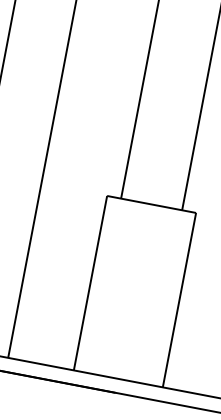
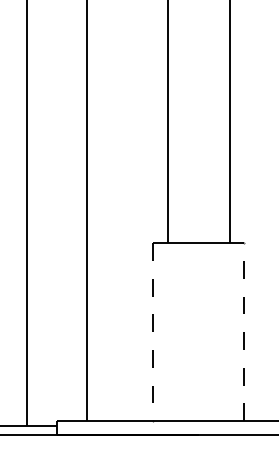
line: (90, 283) -> (153, 332), solid -> dashed
line: (178, 300) -> (243, 332), solid -> dashed

